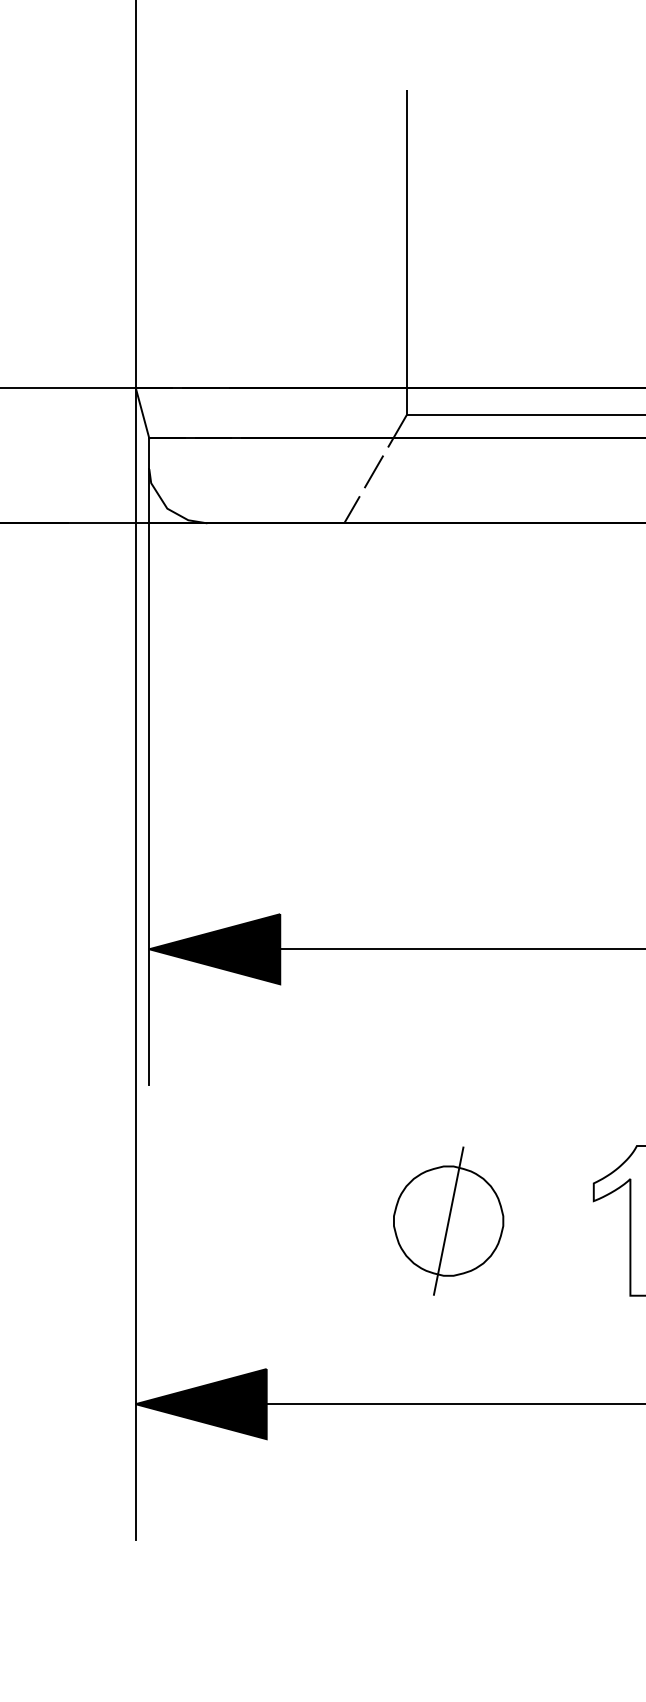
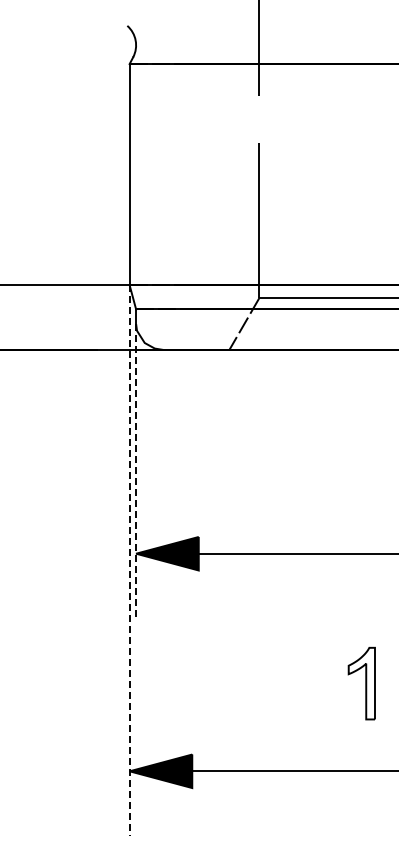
line: (150, 777) -> (136, 471), solid -> dashed
line: (135, 965) -> (129, 561), solid -> dashed
part: (449, 1220) -> (279, 683), removed

